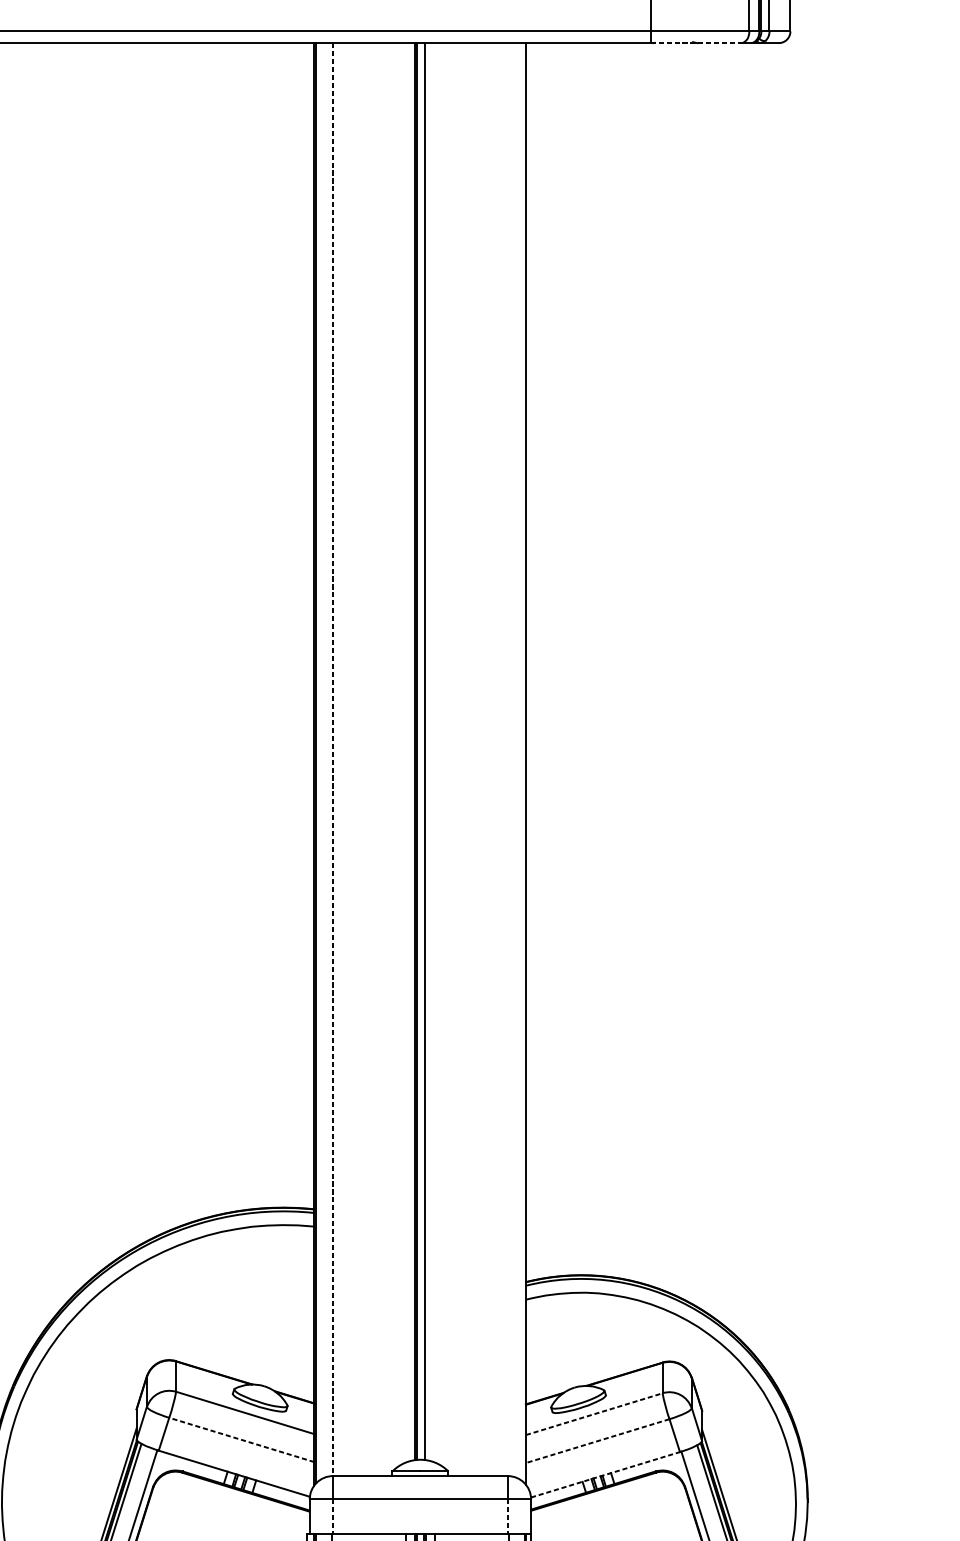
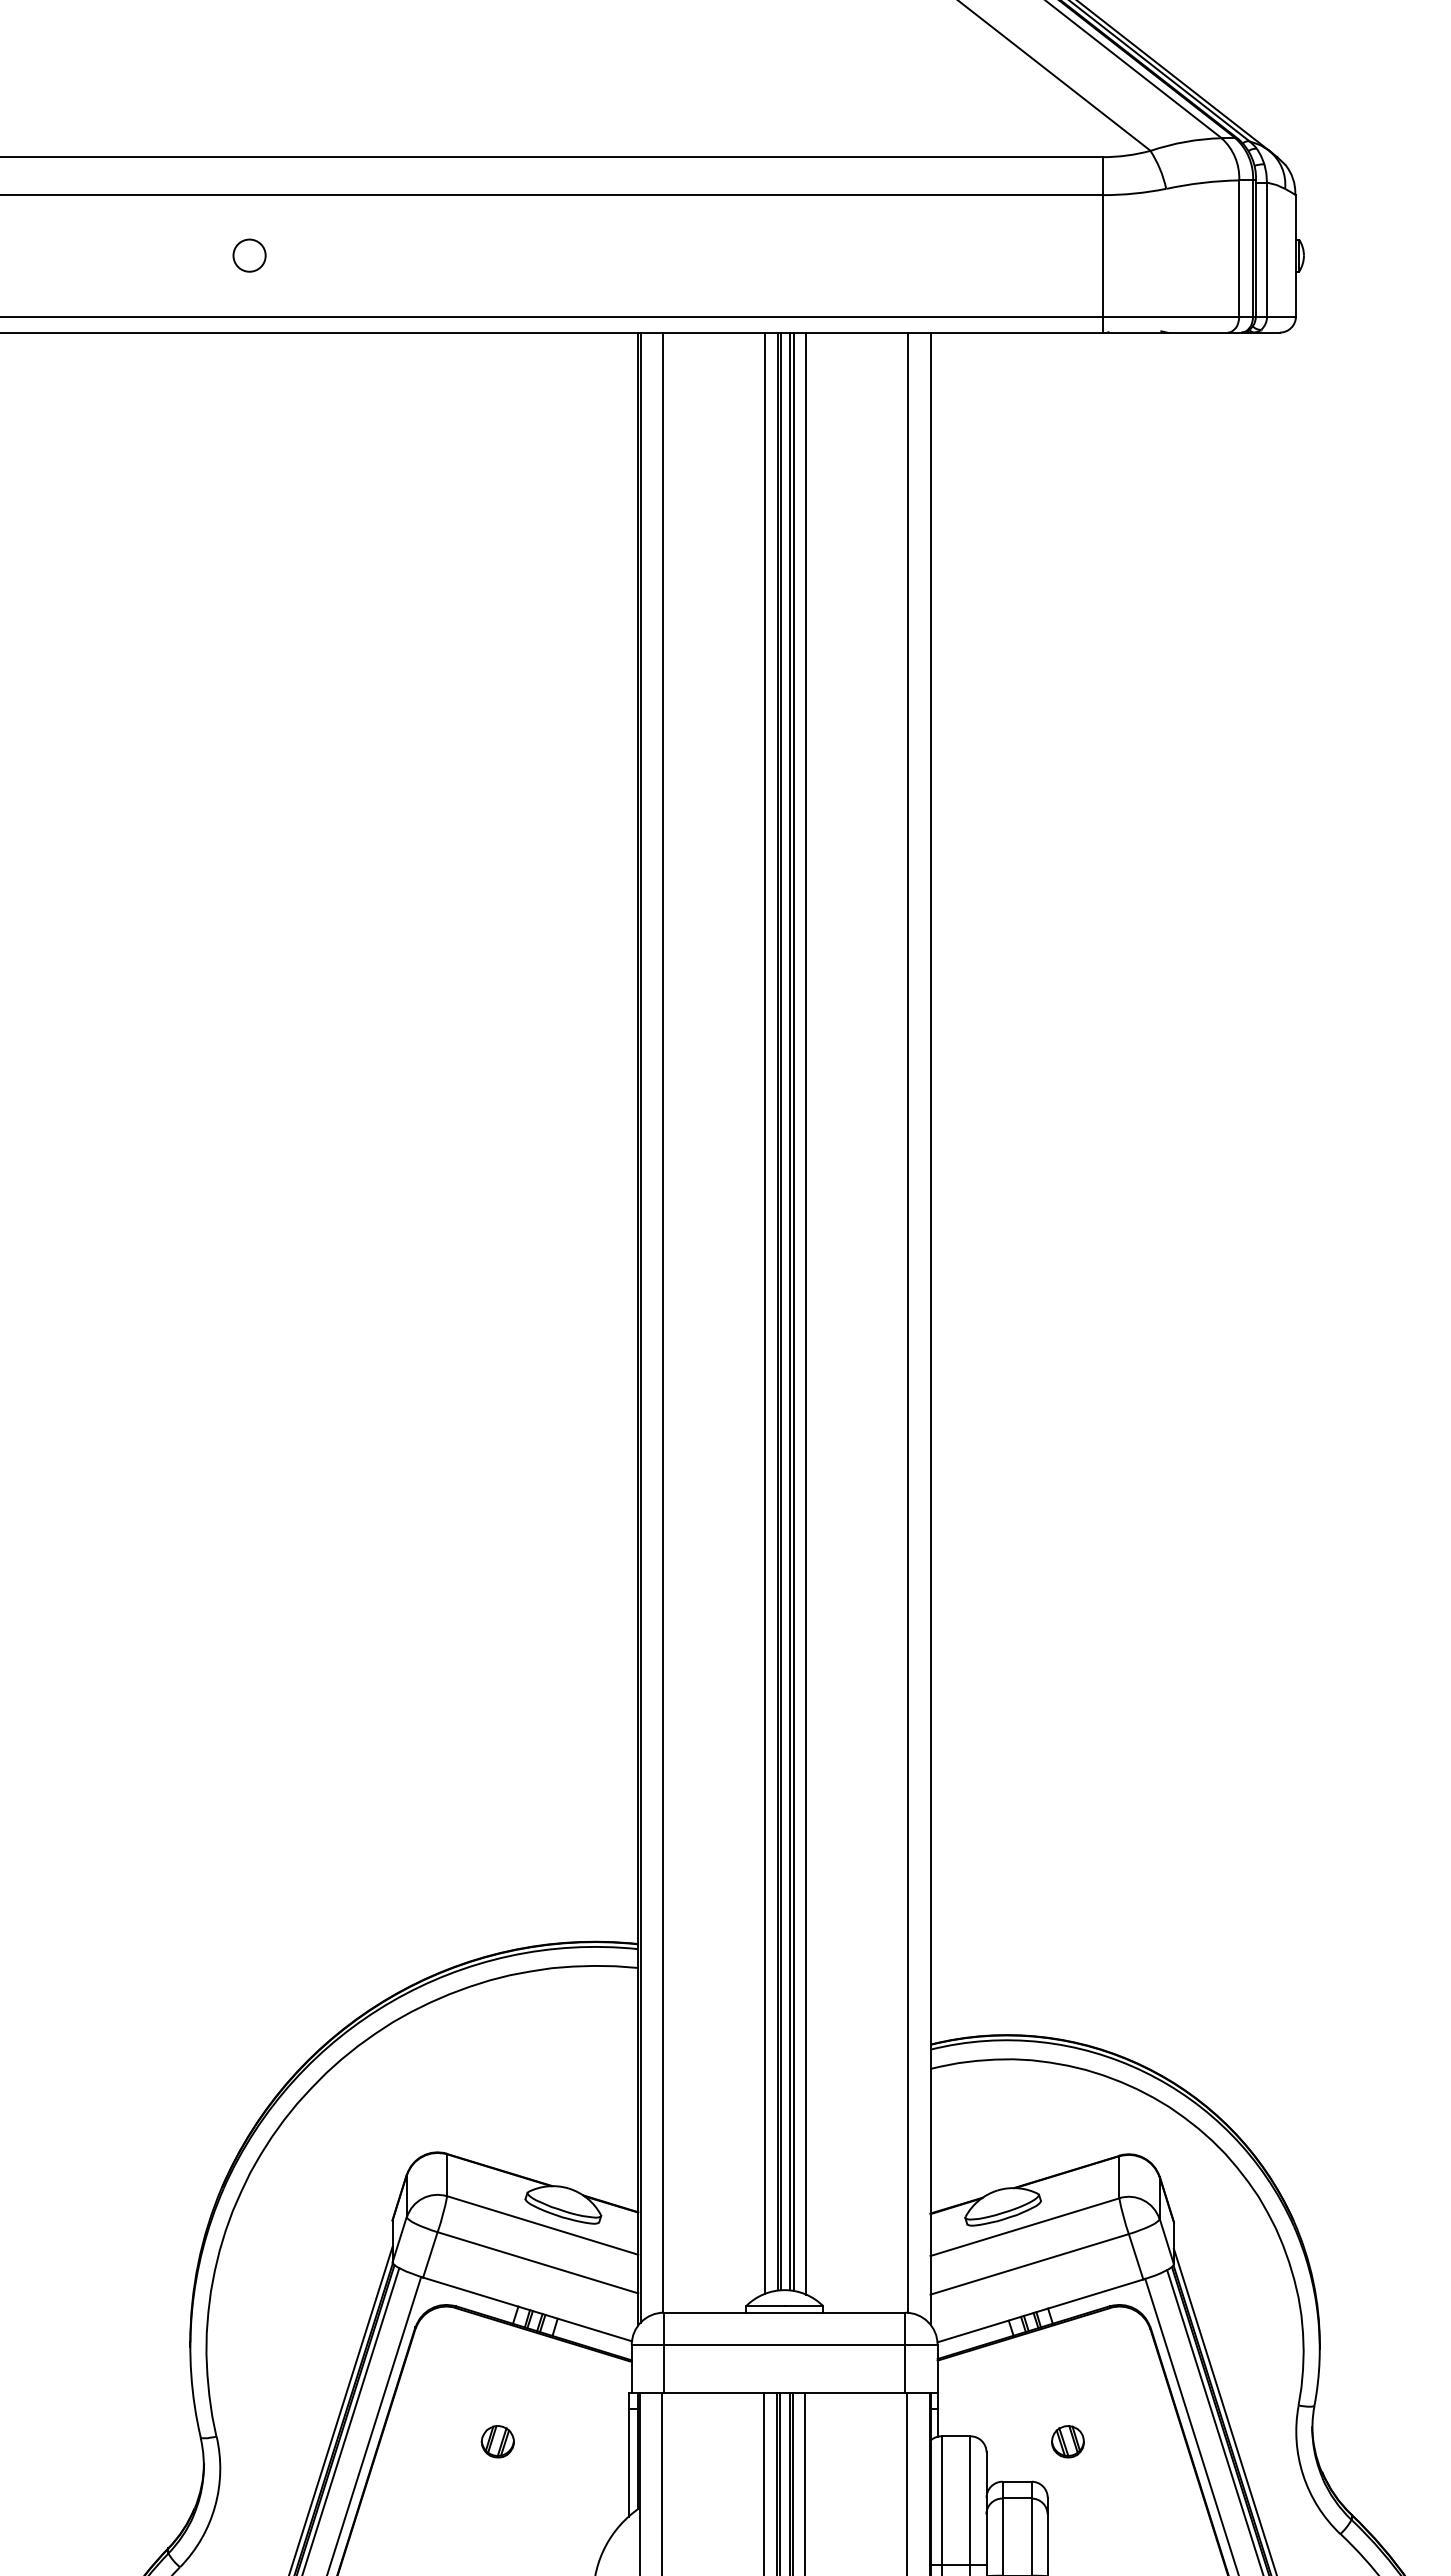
line: (696, 43) -> (1165, 332), dashed -> solid
line: (426, 751) -> (793, 1311), added
line: (406, 752) -> (765, 1312), added
line: (436, 752) -> (806, 1313), added
line: (510, 759) -> (908, 1322), added
line: (332, 760) -> (663, 1323), dashed -> solid
line: (593, 1414) -> (1024, 2227), dashed -> solid
line: (241, 1439) -> (537, 2262), dashed -> solid
line: (597, 1441) -> (1029, 2264), dashed -> solid
line: (605, 1474) -> (1040, 2310), dashed -> solid
line: (332, 1517) -> (663, 2369), dashed -> solid
line: (507, 1517) -> (905, 2369), dashed -> solid

